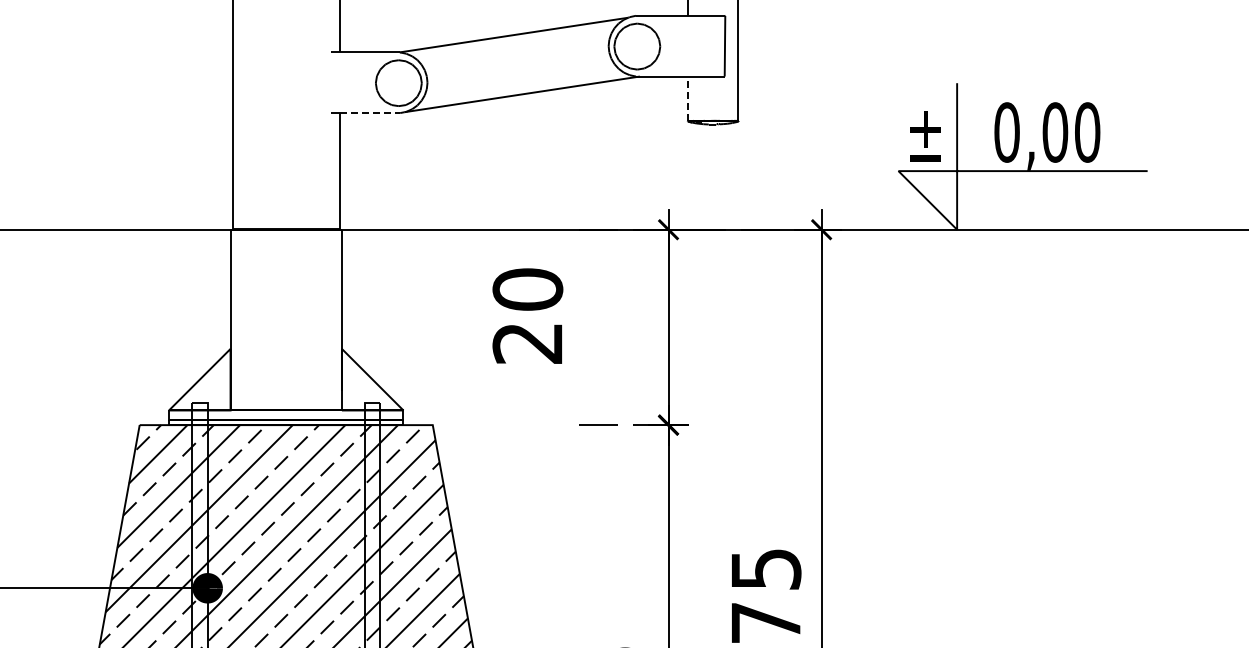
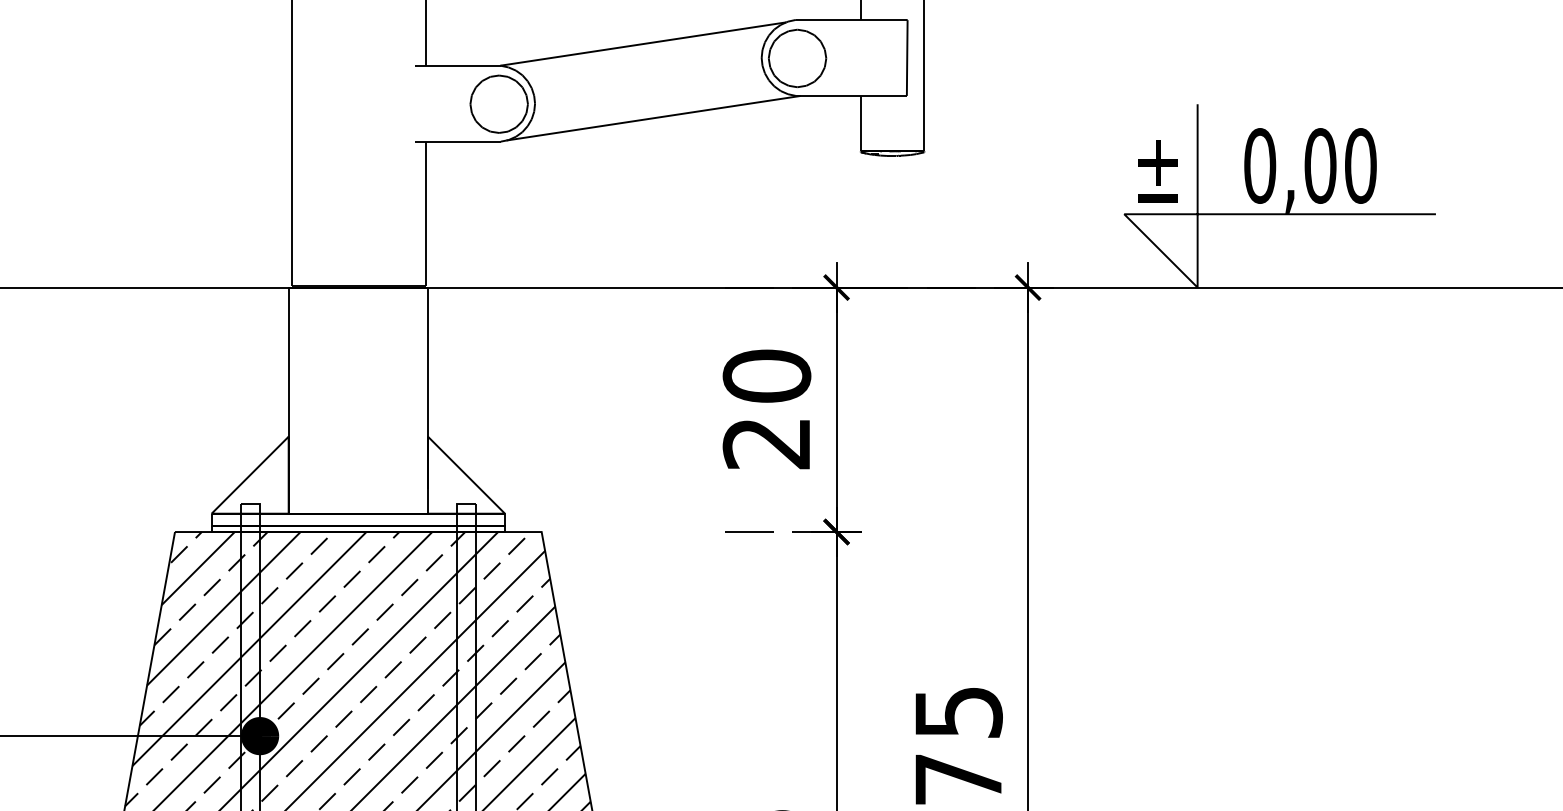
line: (687, 98) -> (860, 123), dashed -> solid
line: (370, 113) -> (463, 142), dashed -> solid
text: (527, 315) -> (766, 408), moved

